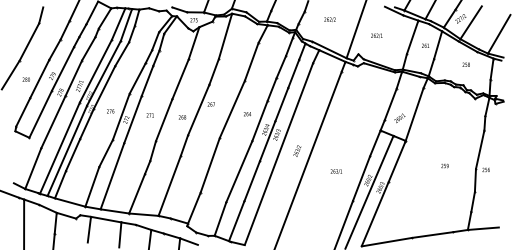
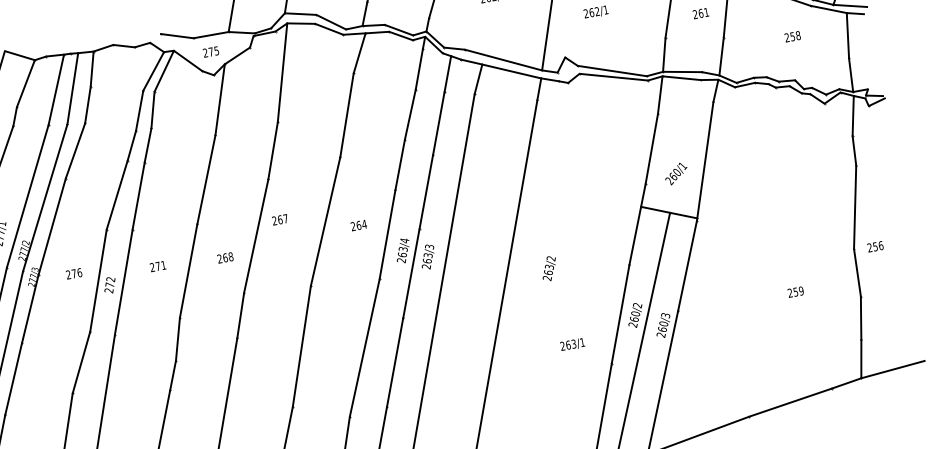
text: (297, 150) -> (549, 267), moved
text: (444, 165) -> (794, 291), moved
text: (335, 171) -> (570, 344), moved

